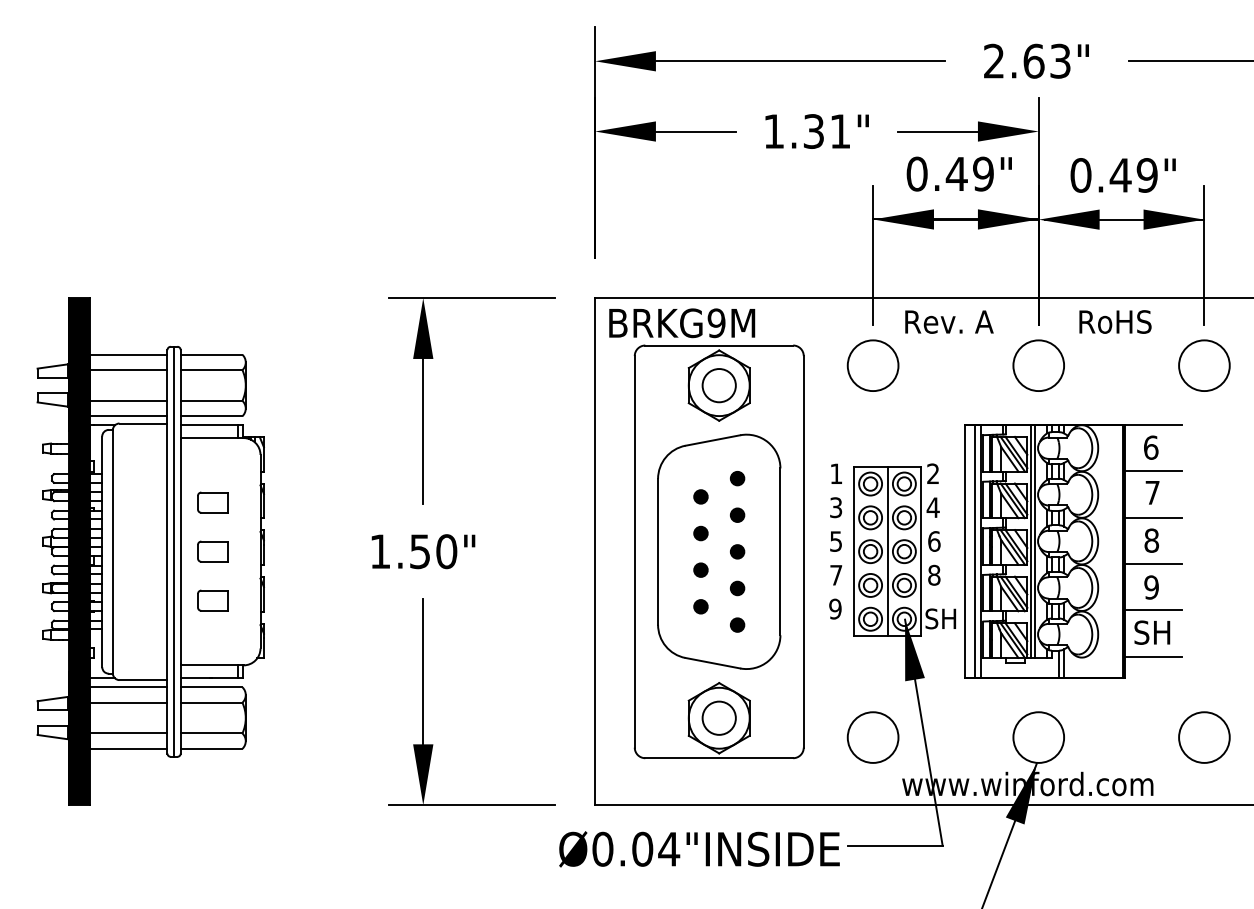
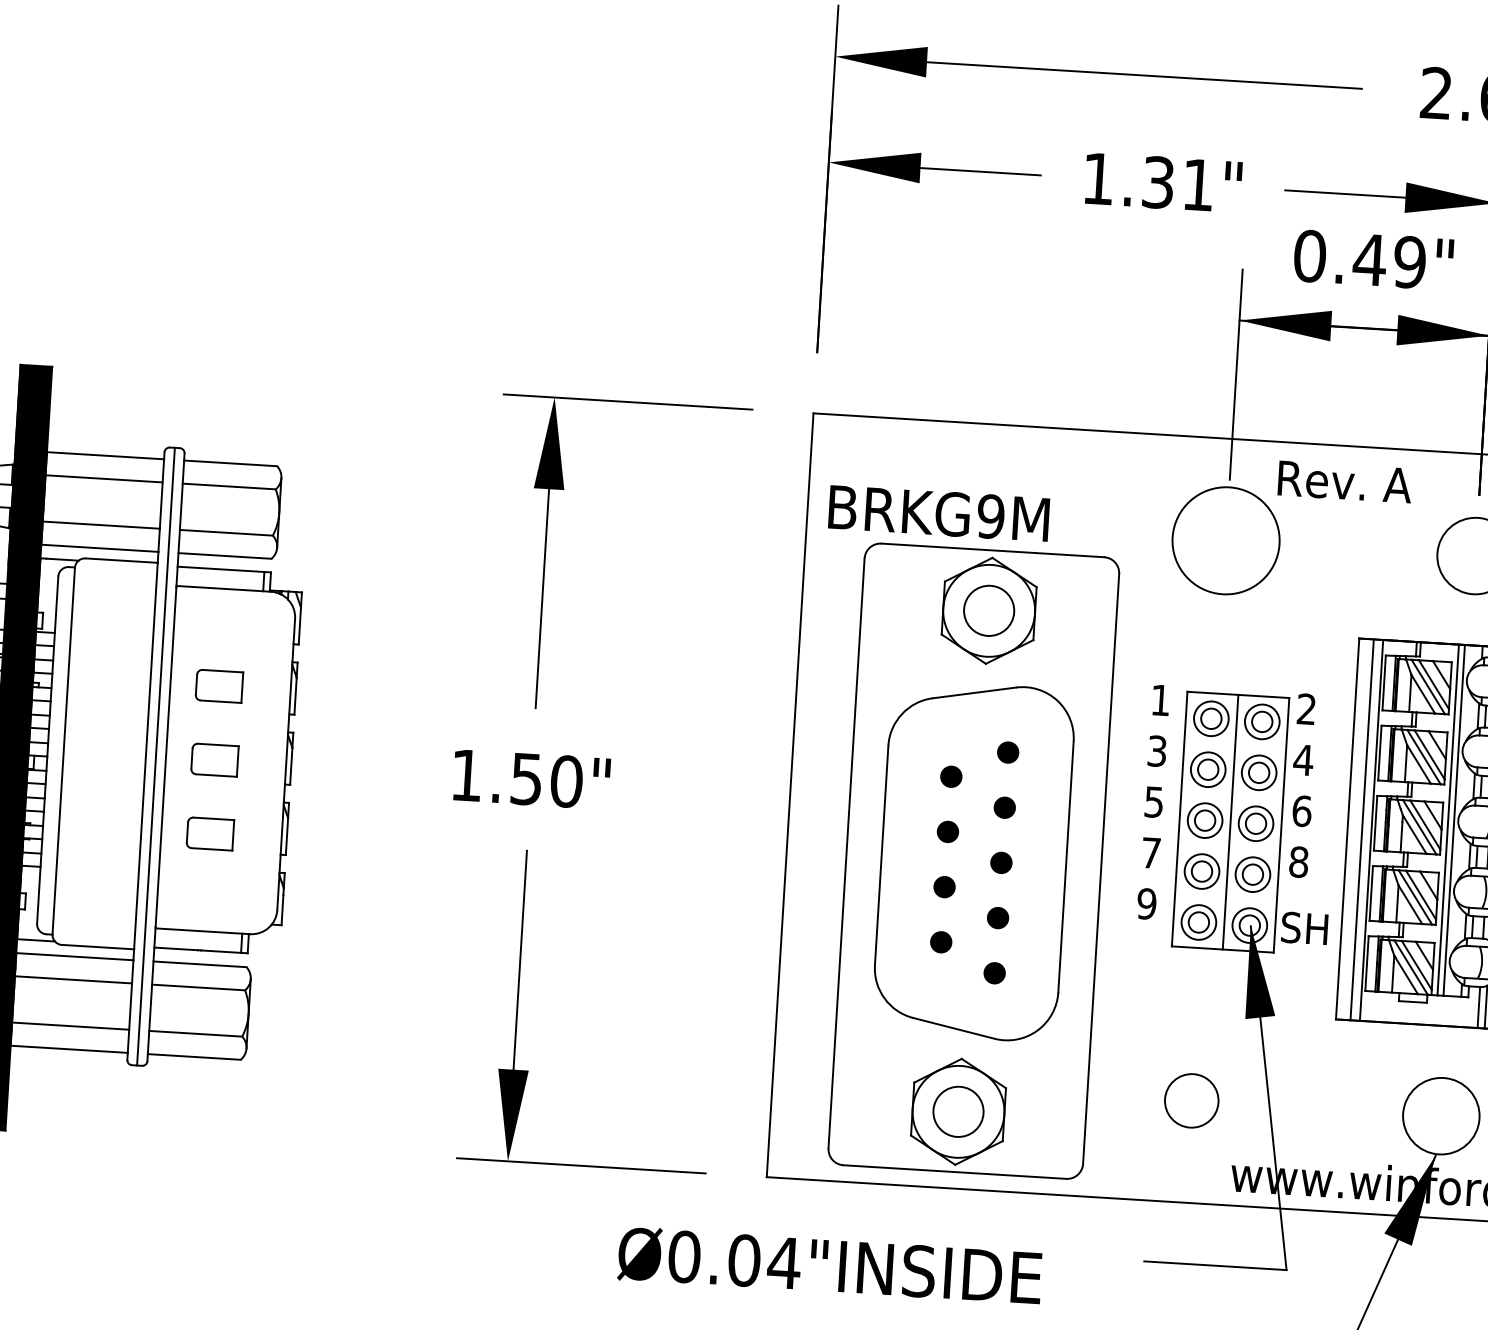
circle: (872, 365) -> (1225, 540), size x1.4
part: (706, 533) -> (956, 832), moved
circle: (872, 737) -> (1190, 1100), size x0.7
text: (699, 849) -> (829, 1266), moved

